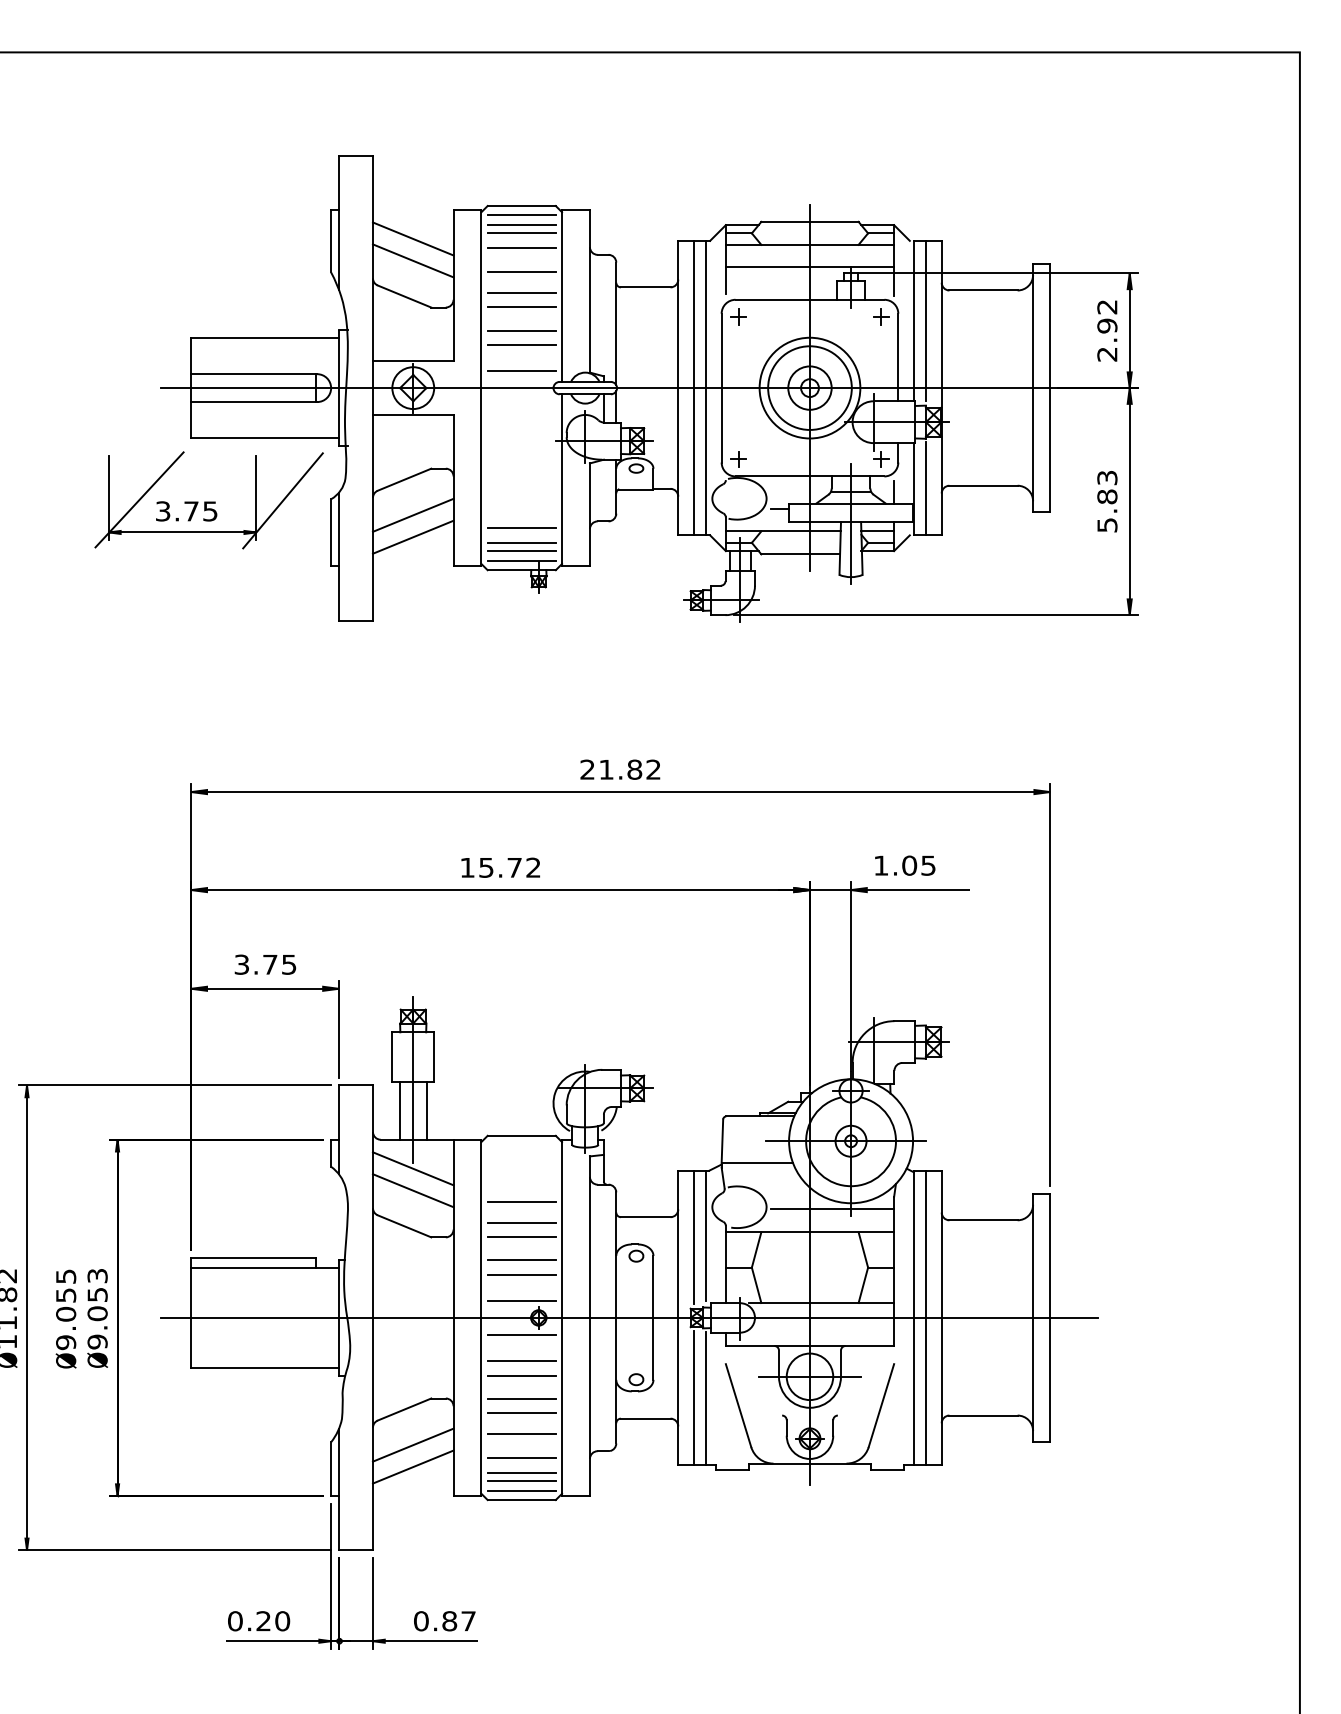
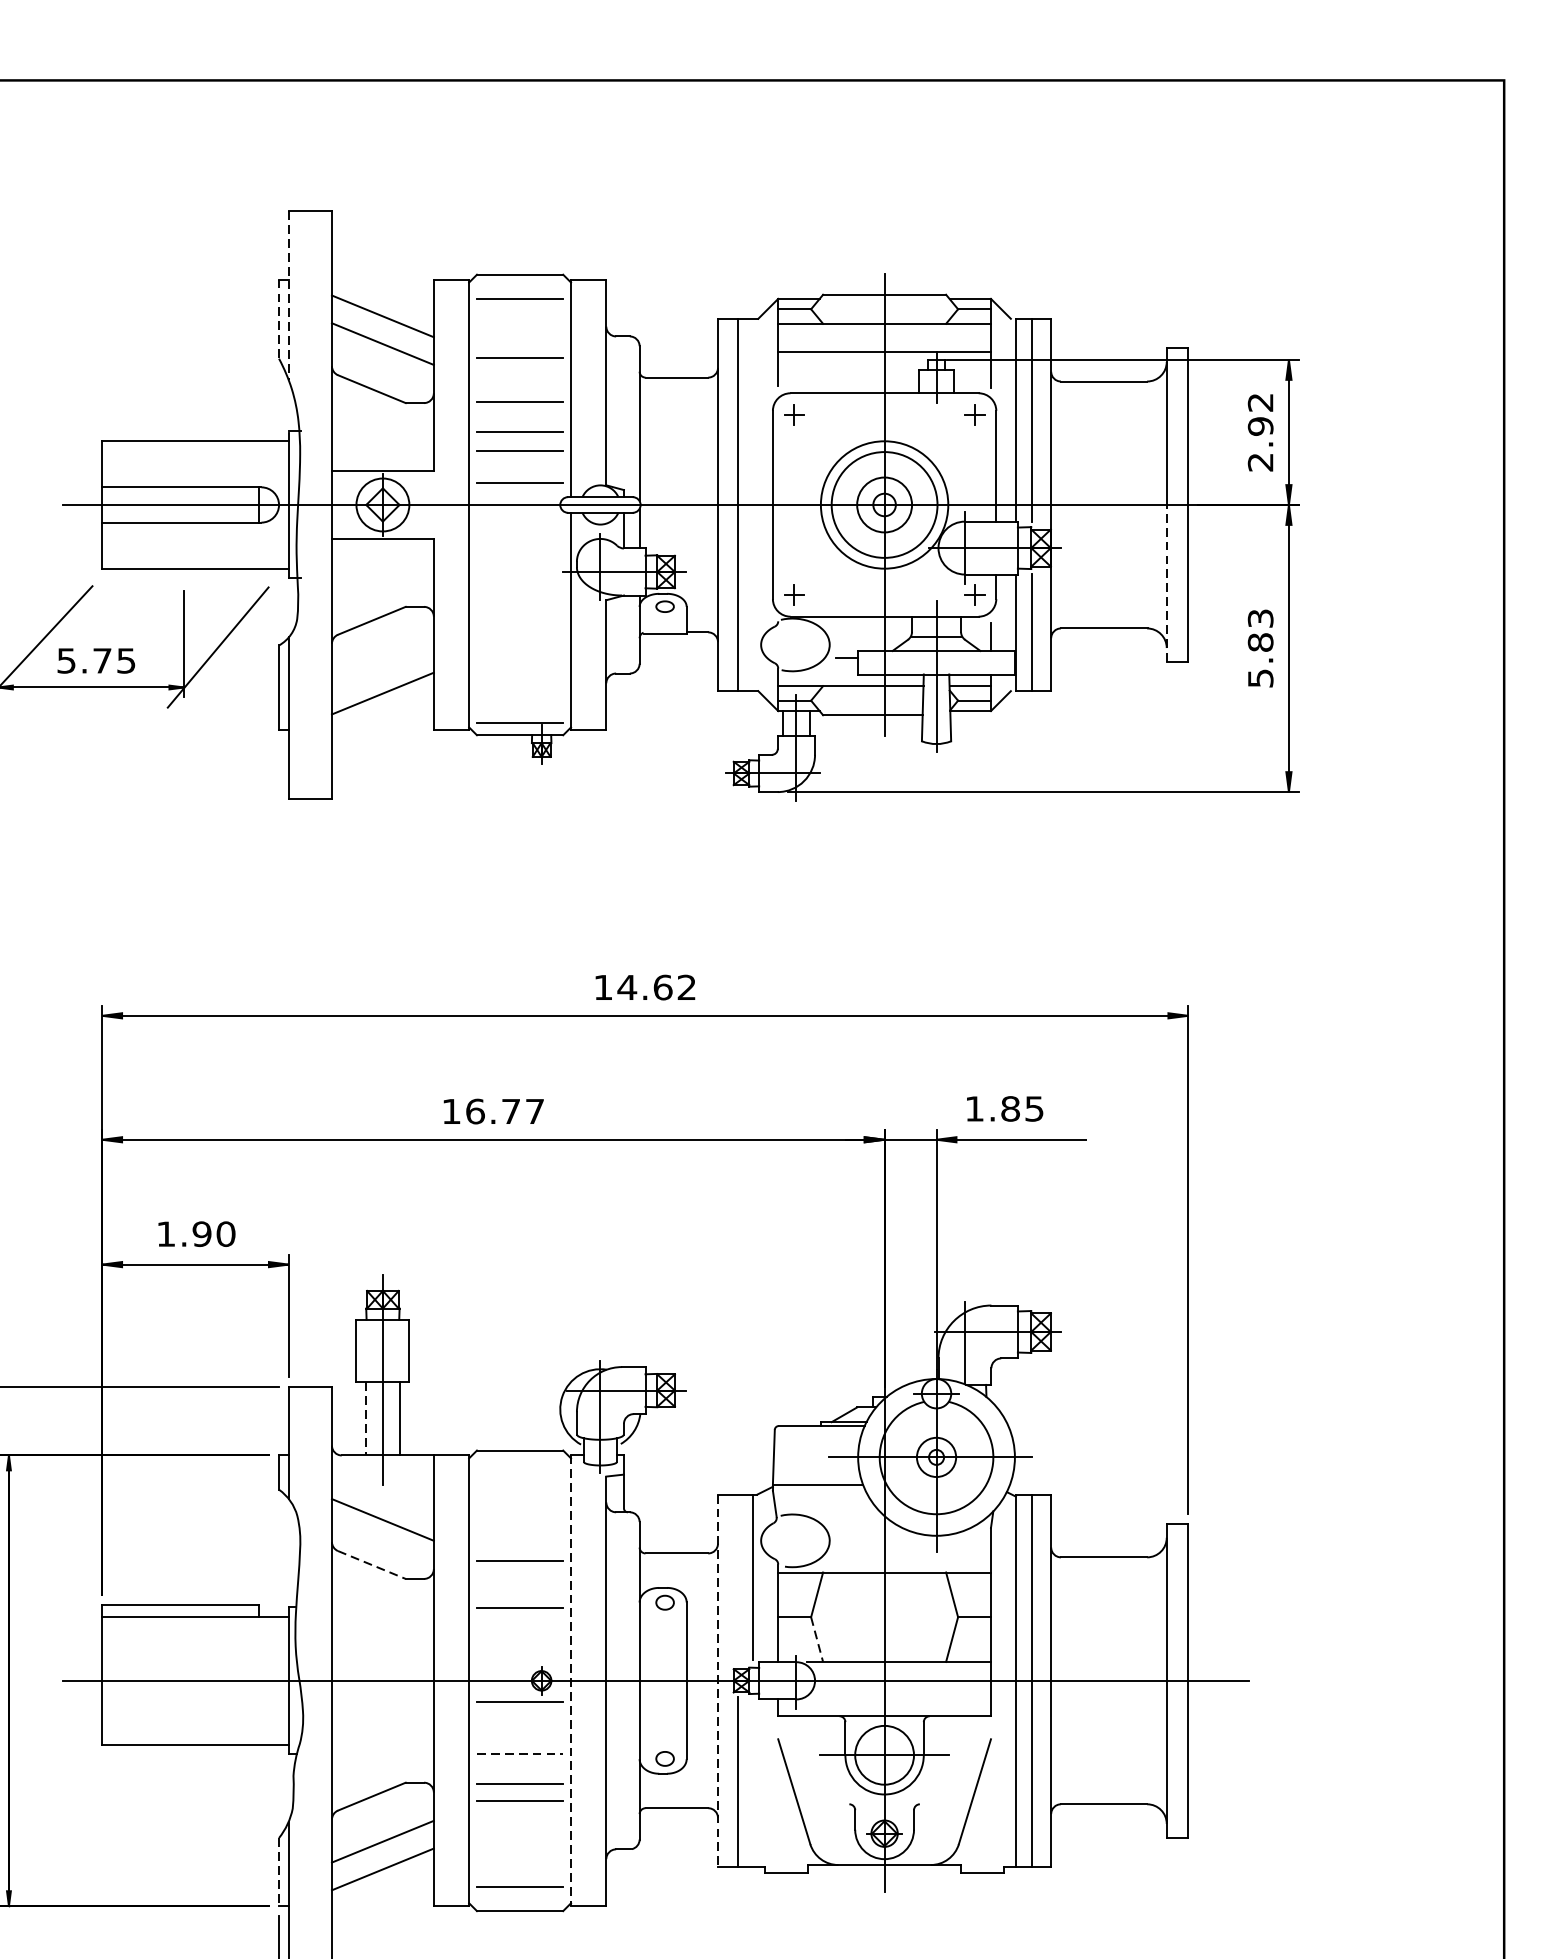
line: (521, 215) -> (519, 286), removed
line: (338, 222) -> (288, 295), solid -> dashed
line: (521, 232) -> (519, 308), removed
line: (331, 241) -> (279, 319), solid -> dashed
line: (521, 247) -> (519, 327), removed
line: (521, 293) -> (519, 385), removed
line: (706, 387) -> (753, 504), removed
line: (1033, 450) -> (1167, 583), solid -> dashed
text: (163, 510) -> (67, 659), 3.75 -> 5.75
line: (412, 514) -> (381, 664), removed
line: (521, 528) -> (519, 682), removed
line: (521, 543) -> (519, 701), removed
line: (521, 550) -> (519, 710), removed
text: (611, 769) -> (633, 987), 21.82 -> 14.62
text: (909, 865) -> (1010, 1108), 1.05 -> 1.85
text: (509, 867) -> (504, 1111), 15.72 -> 16.77
text: (265, 964) -> (196, 1233), 3.75 -> 1.90
line: (399, 1110) -> (365, 1418), solid -> dashed
line: (412, 1168) -> (381, 1491), removed
line: (521, 1201) -> (519, 1533), removed
line: (832, 1209) -> (913, 1543), removed
line: (404, 1226) -> (371, 1565), solid -> dashed
line: (521, 1236) -> (519, 1577), removed
line: (693, 1236) -> (737, 1577), removed
line: (521, 1275) -> (519, 1627), removed
line: (756, 1285) -> (816, 1639), solid -> dashed
line: (521, 1300) -> (519, 1658), removed
line: (562, 1318) -> (571, 1681), solid -> dashed
line: (678, 1318) -> (718, 1681), solid -> dashed
line: (521, 1360) -> (519, 1734), removed
line: (522, 1375) -> (521, 1753), solid -> dashed
line: (706, 1398) -> (753, 1782), removed
line: (521, 1434) -> (519, 1828), removed
line: (521, 1458) -> (519, 1858), removed
line: (331, 1469) -> (279, 1872), solid -> dashed
line: (521, 1473) -> (519, 1877), removed
line: (521, 1490) -> (519, 1899), removed

